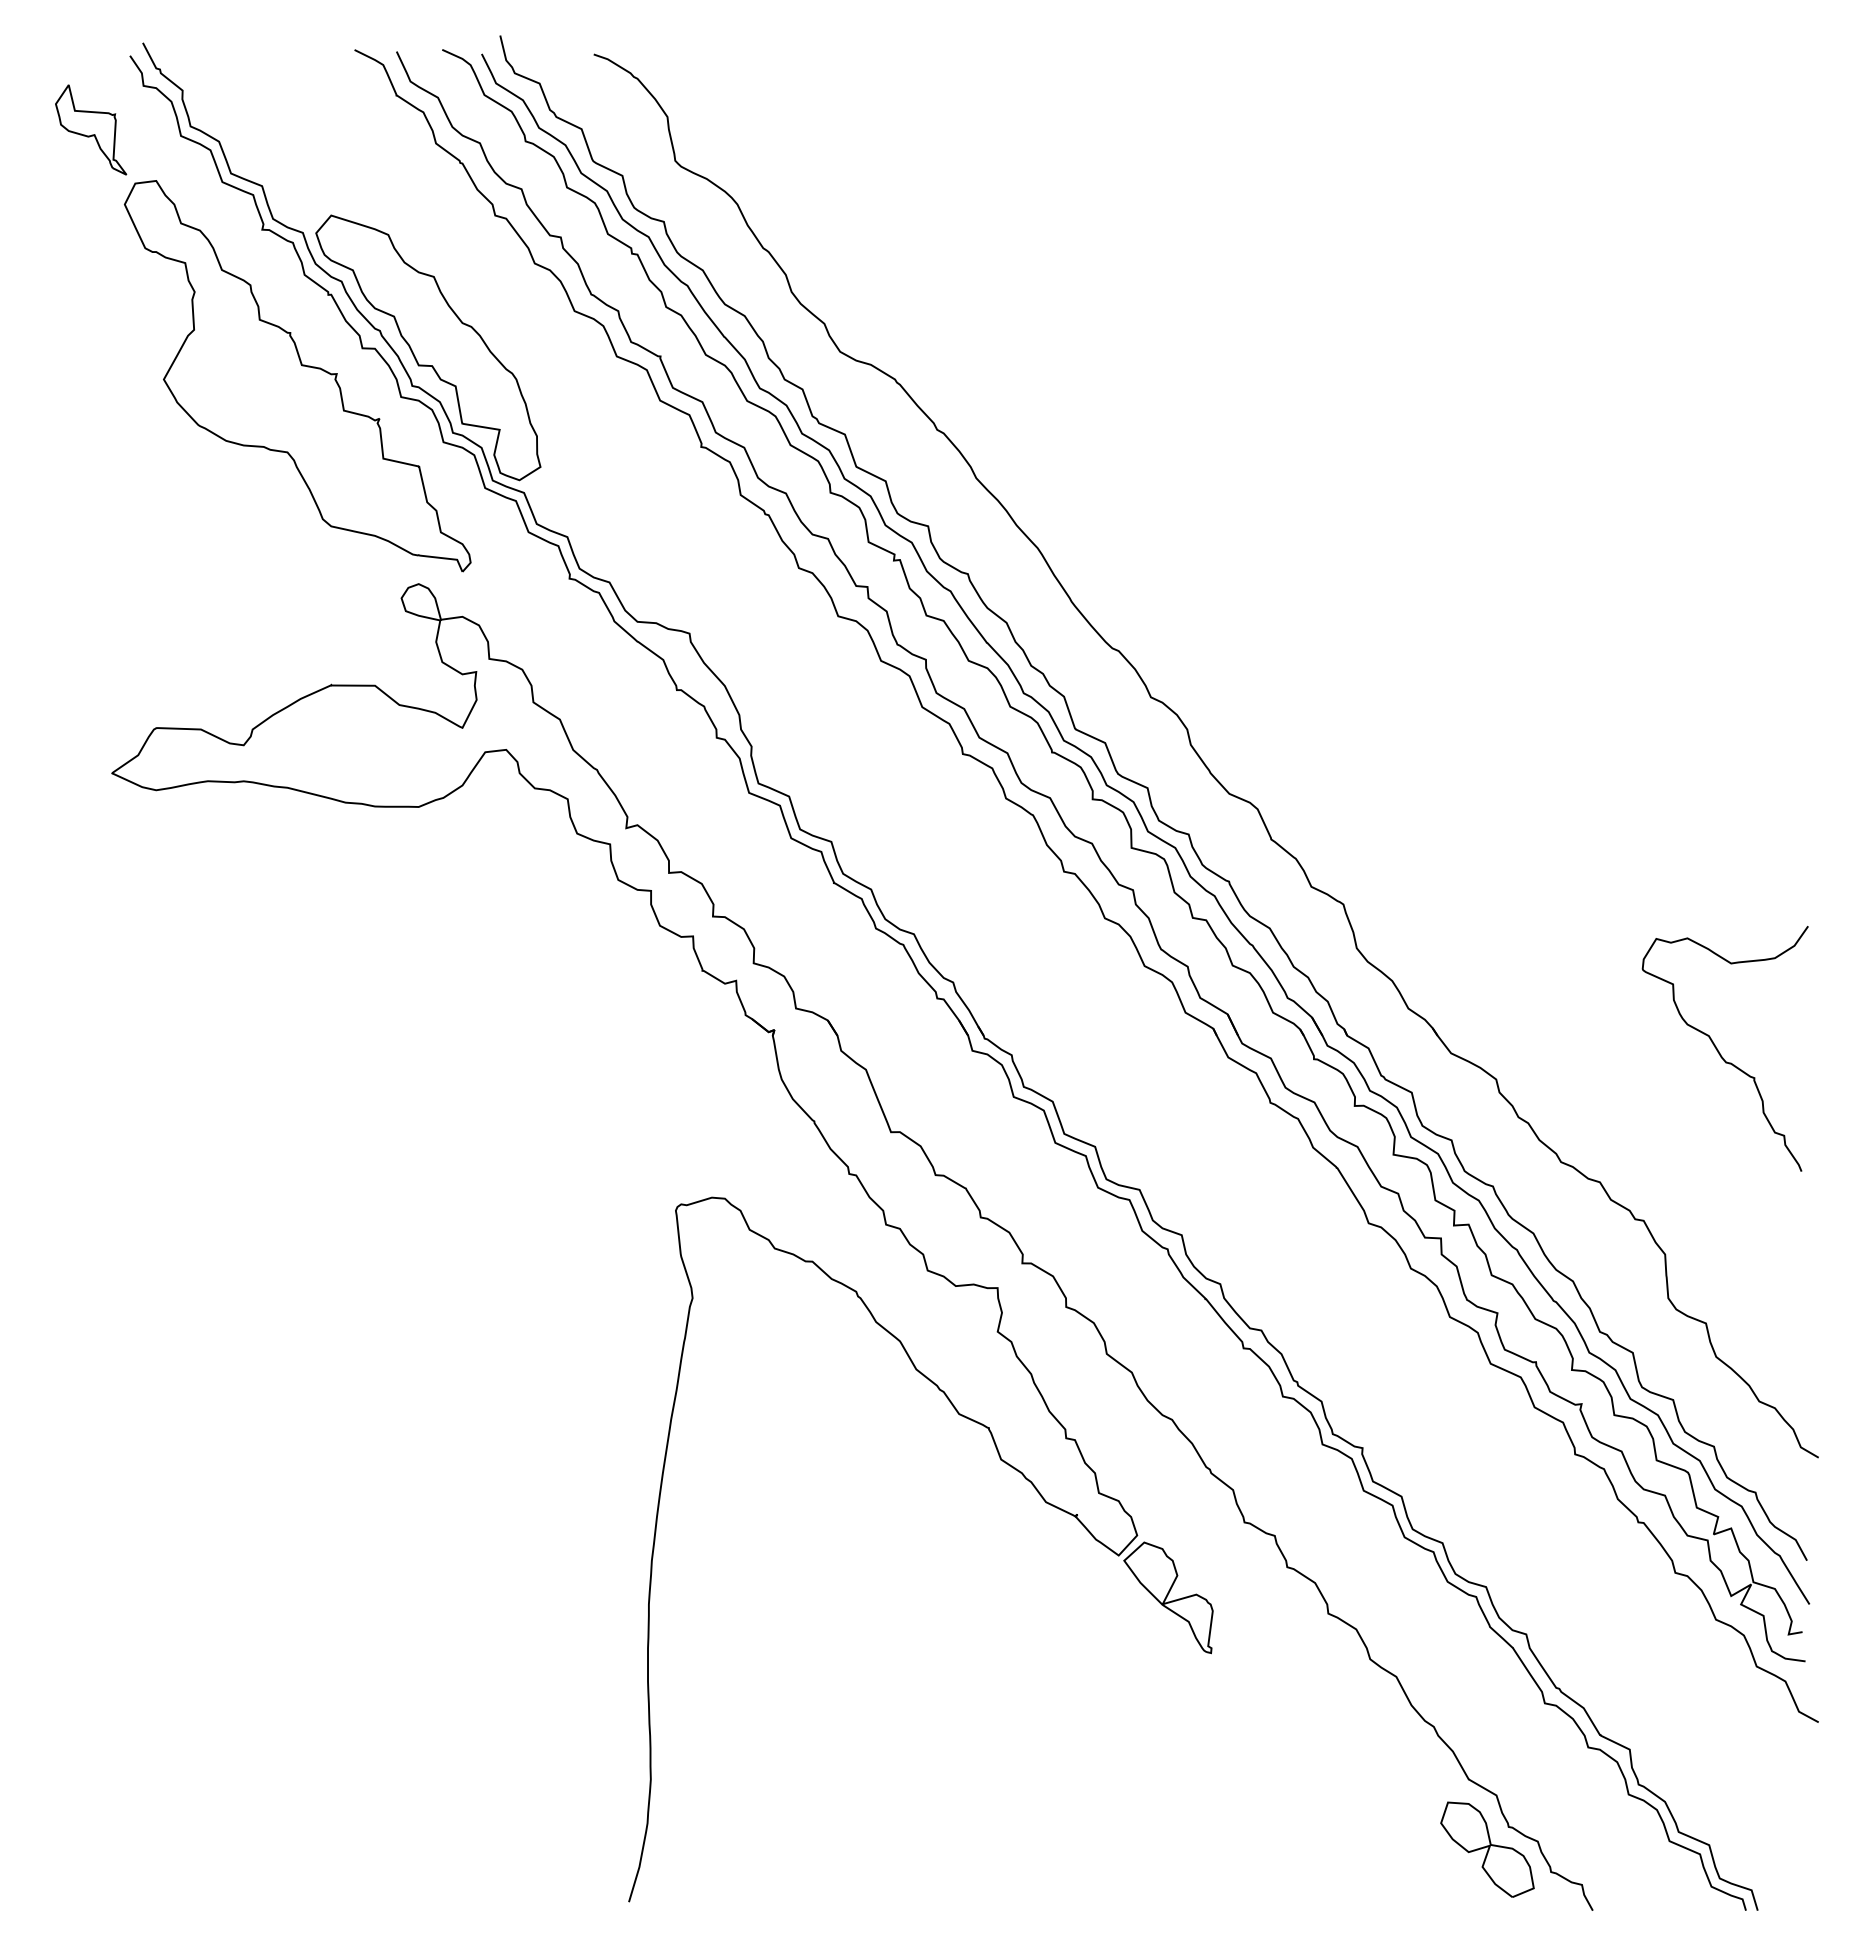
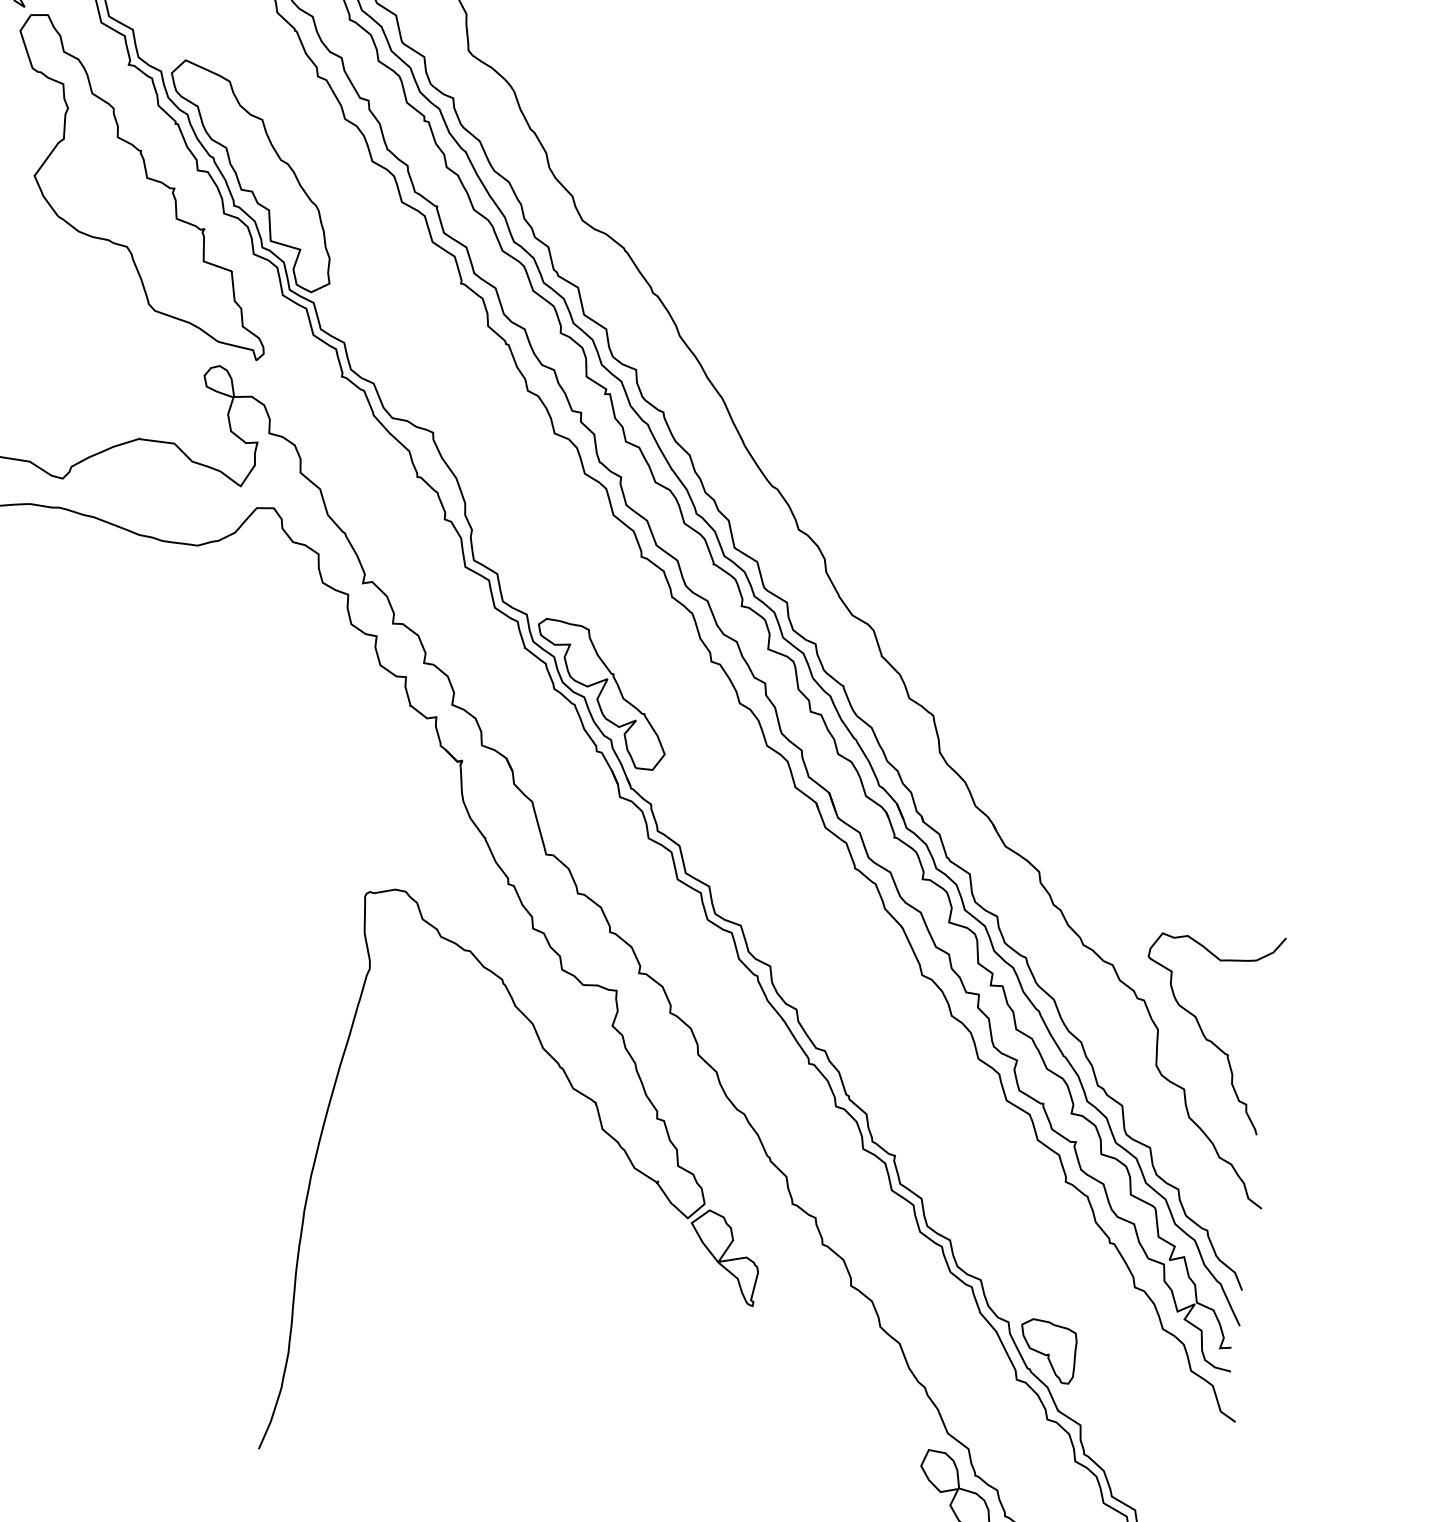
part: (933, 928) -> (600, 694), added
curve: (1719, 1051) -> (1202, 1030), moved
part: (1578, 1663) -> (1047, 1350), added

